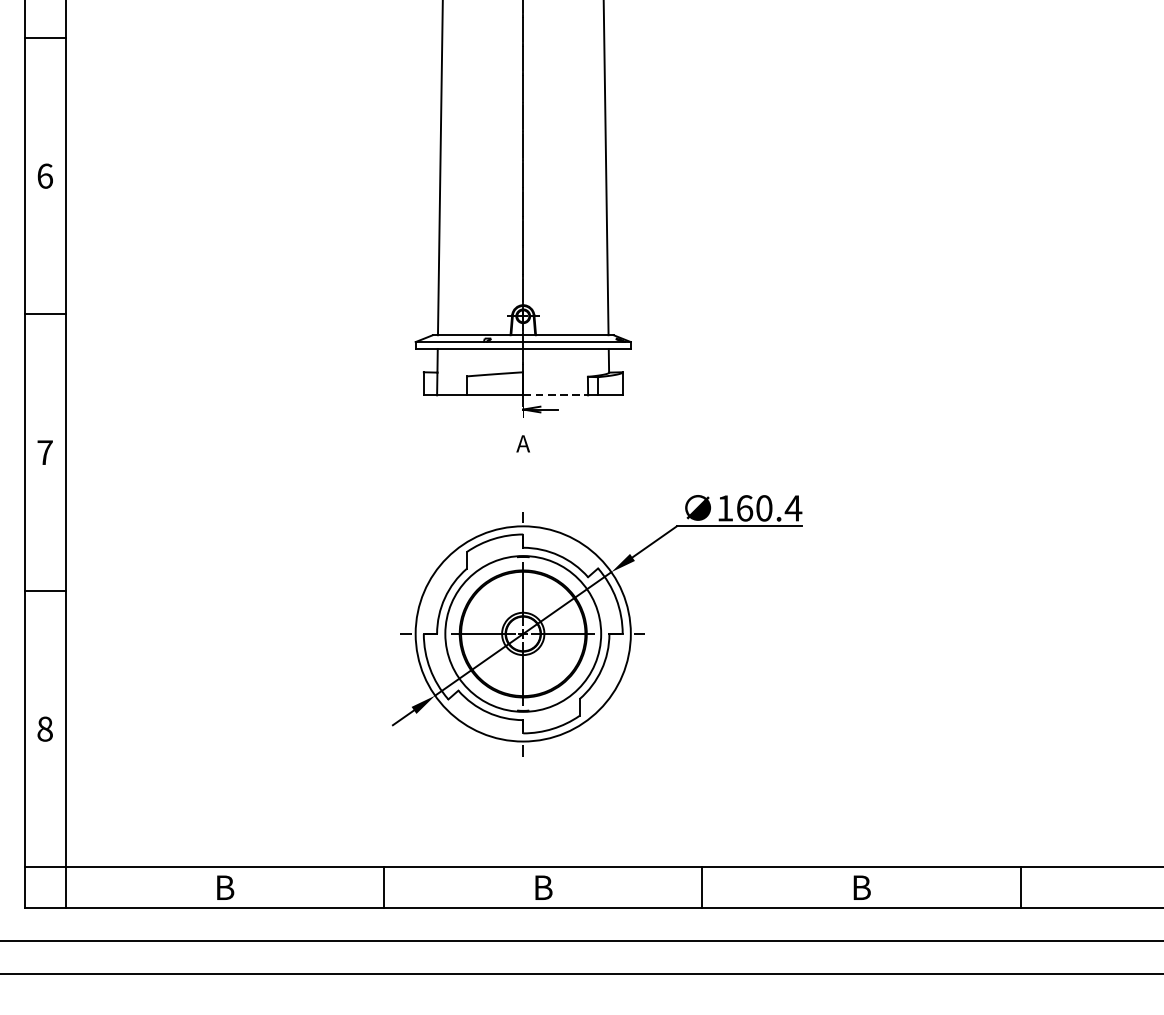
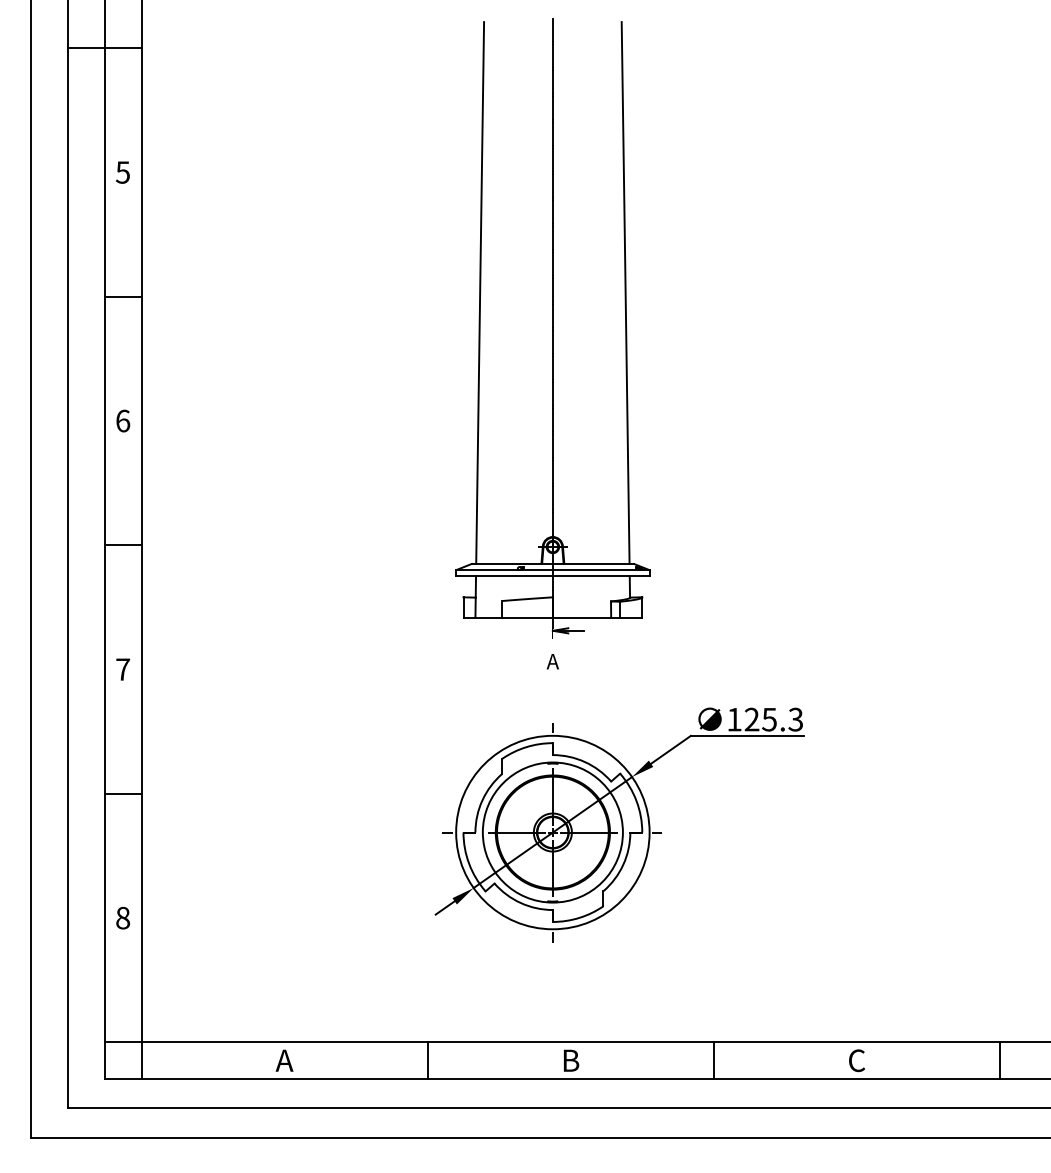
line: (556, 395) -> (582, 618), dashed -> solid
text: (768, 508) -> (773, 719), 160.4 -> 125.3
text: (224, 887) -> (284, 1060), B -> A
text: (862, 887) -> (857, 1060), B -> C

